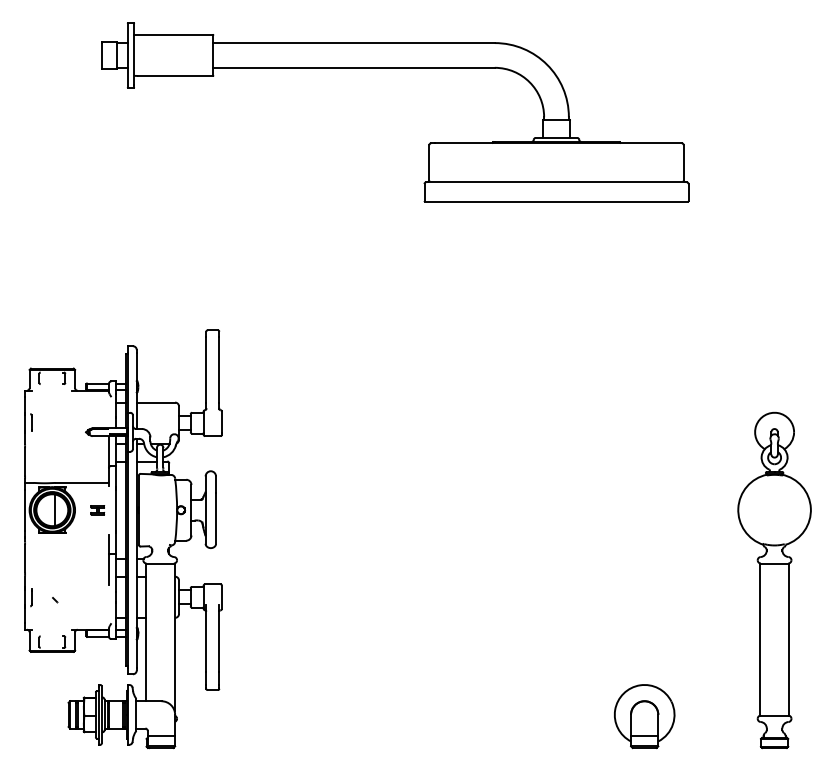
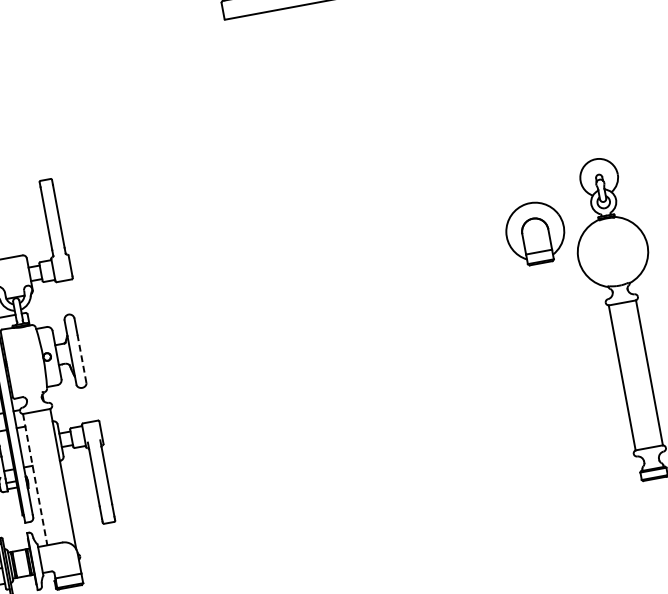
line: (216, 518) -> (82, 358), solid -> dashed
line: (145, 632) -> (34, 479), solid -> dashed
part: (644, 716) -> (535, 233), moved

